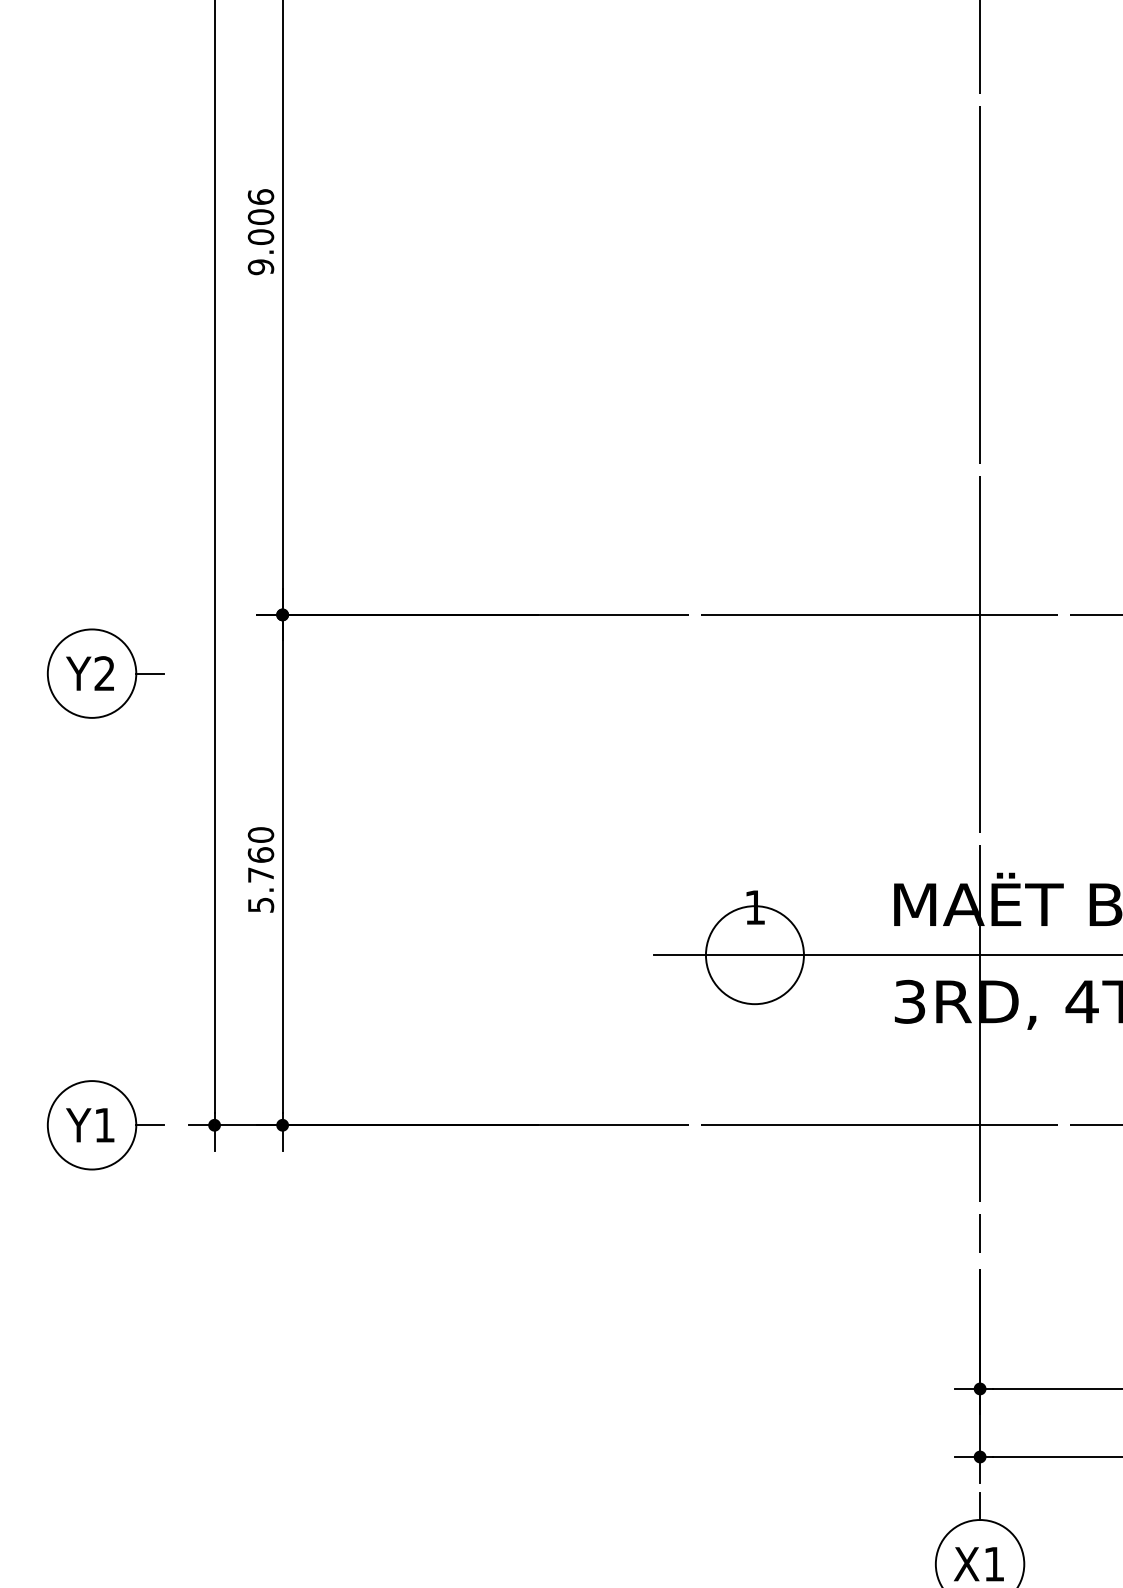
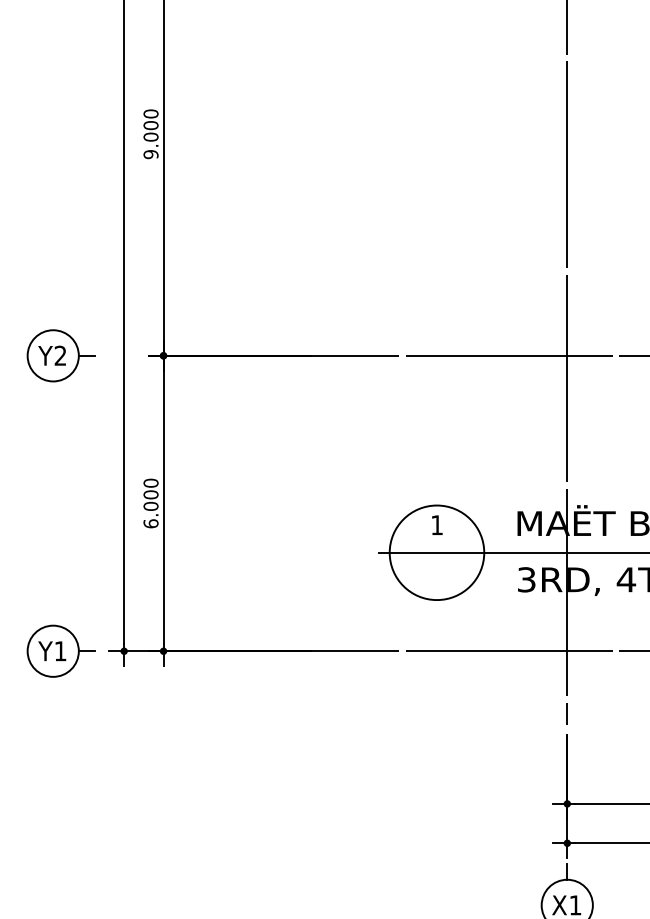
text: (260, 196) -> (150, 113), 9.006 -> 9.000
part: (104, 673) -> (60, 355), moved
text: (260, 880) -> (150, 509), 5.760 -> 6.000
circle: (754, 954) -> (436, 552), size x1.67

